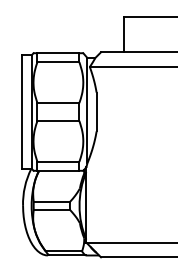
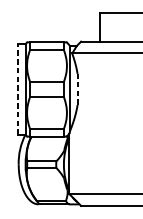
line: (96, 111) -> (77, 89), solid -> dashed
line: (22, 112) -> (18, 89), solid -> dashed

